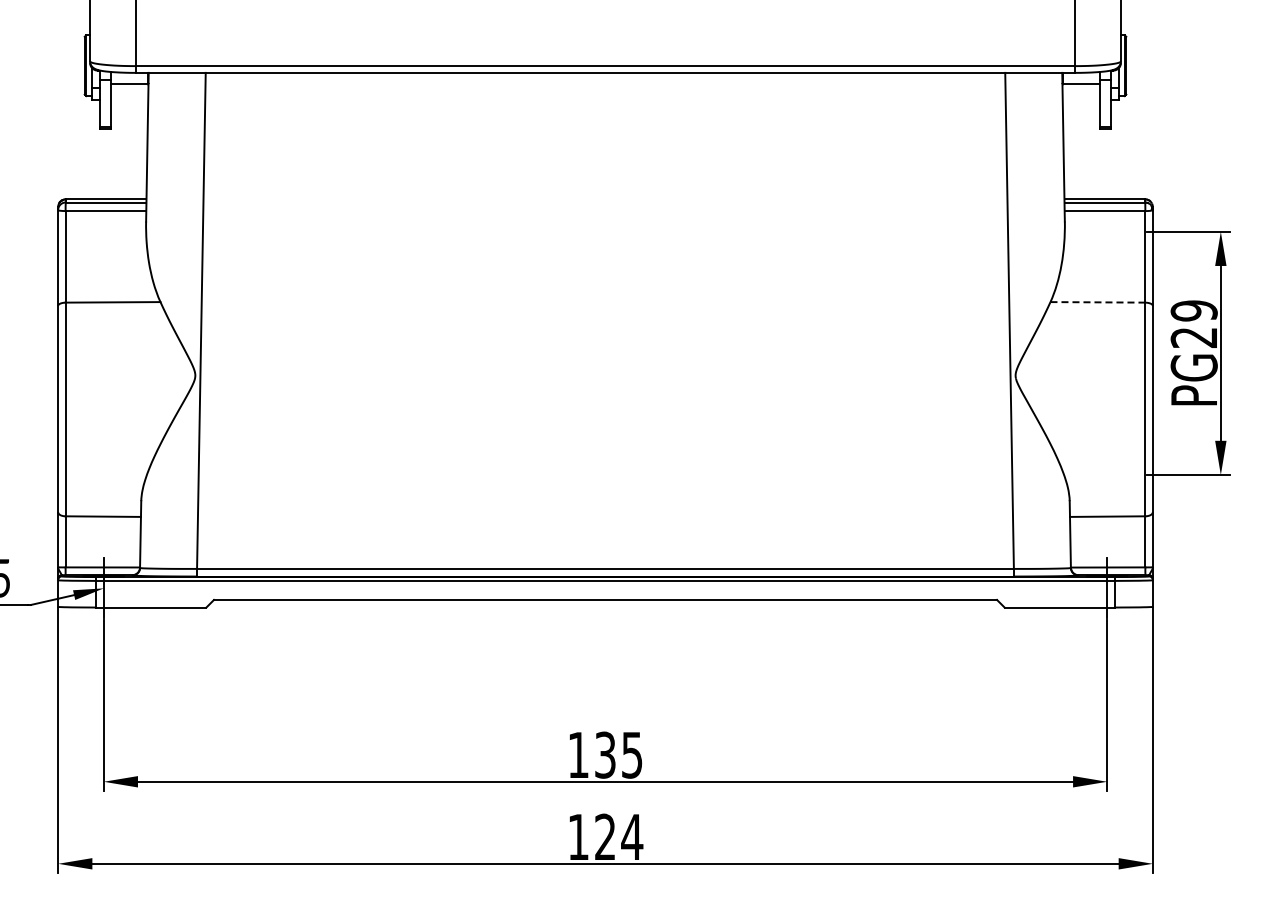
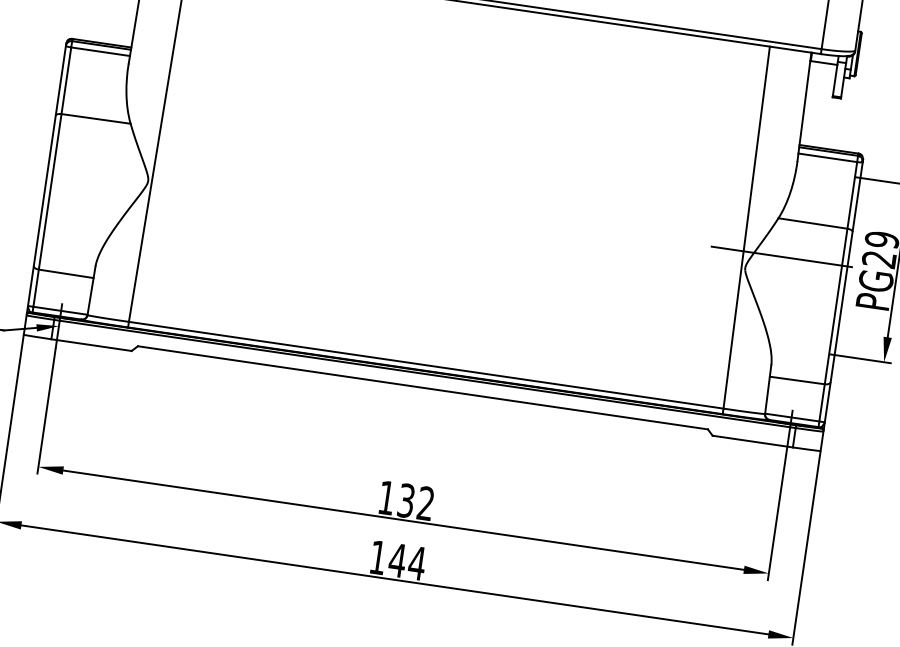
line: (1098, 302) -> (813, 223), dashed -> solid
line: (1062, 353) -> (781, 256), added
text: (632, 754) -> (426, 503), 135 -> 132
text: (605, 836) -> (397, 560), 124 -> 144

